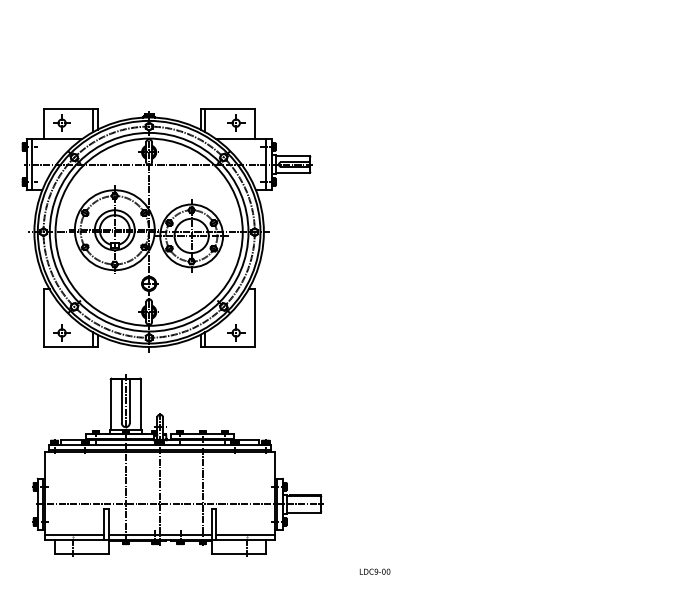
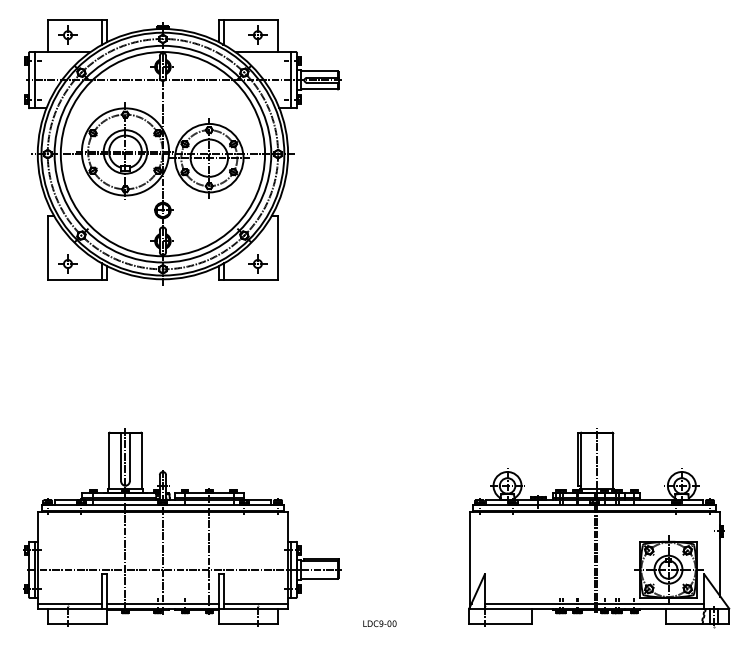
part: (166, 230) -> (181, 152), moved
part: (177, 465) -> (181, 527), moved
part: (549, 484) -> (599, 528), added
text: (374, 571) -> (379, 623), moved

